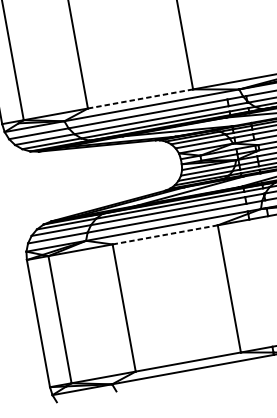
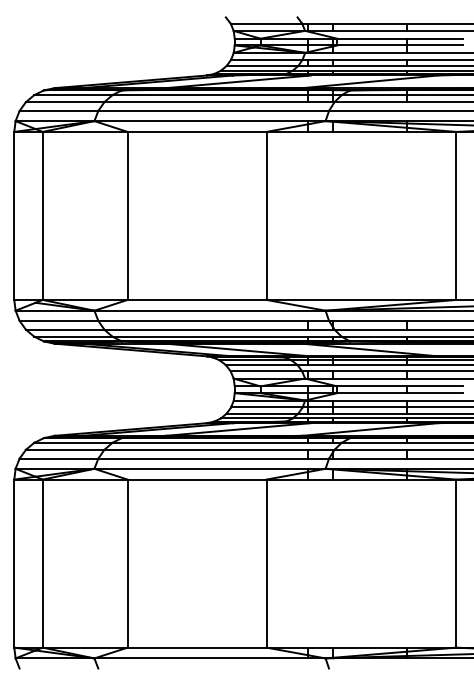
line: (140, 98) -> (197, 299), dashed -> solid
line: (165, 234) -> (197, 479), dashed -> solid

